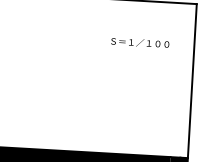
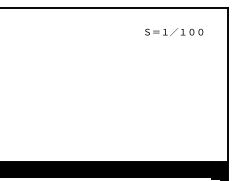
text: (140, 42) -> (174, 31), moved

